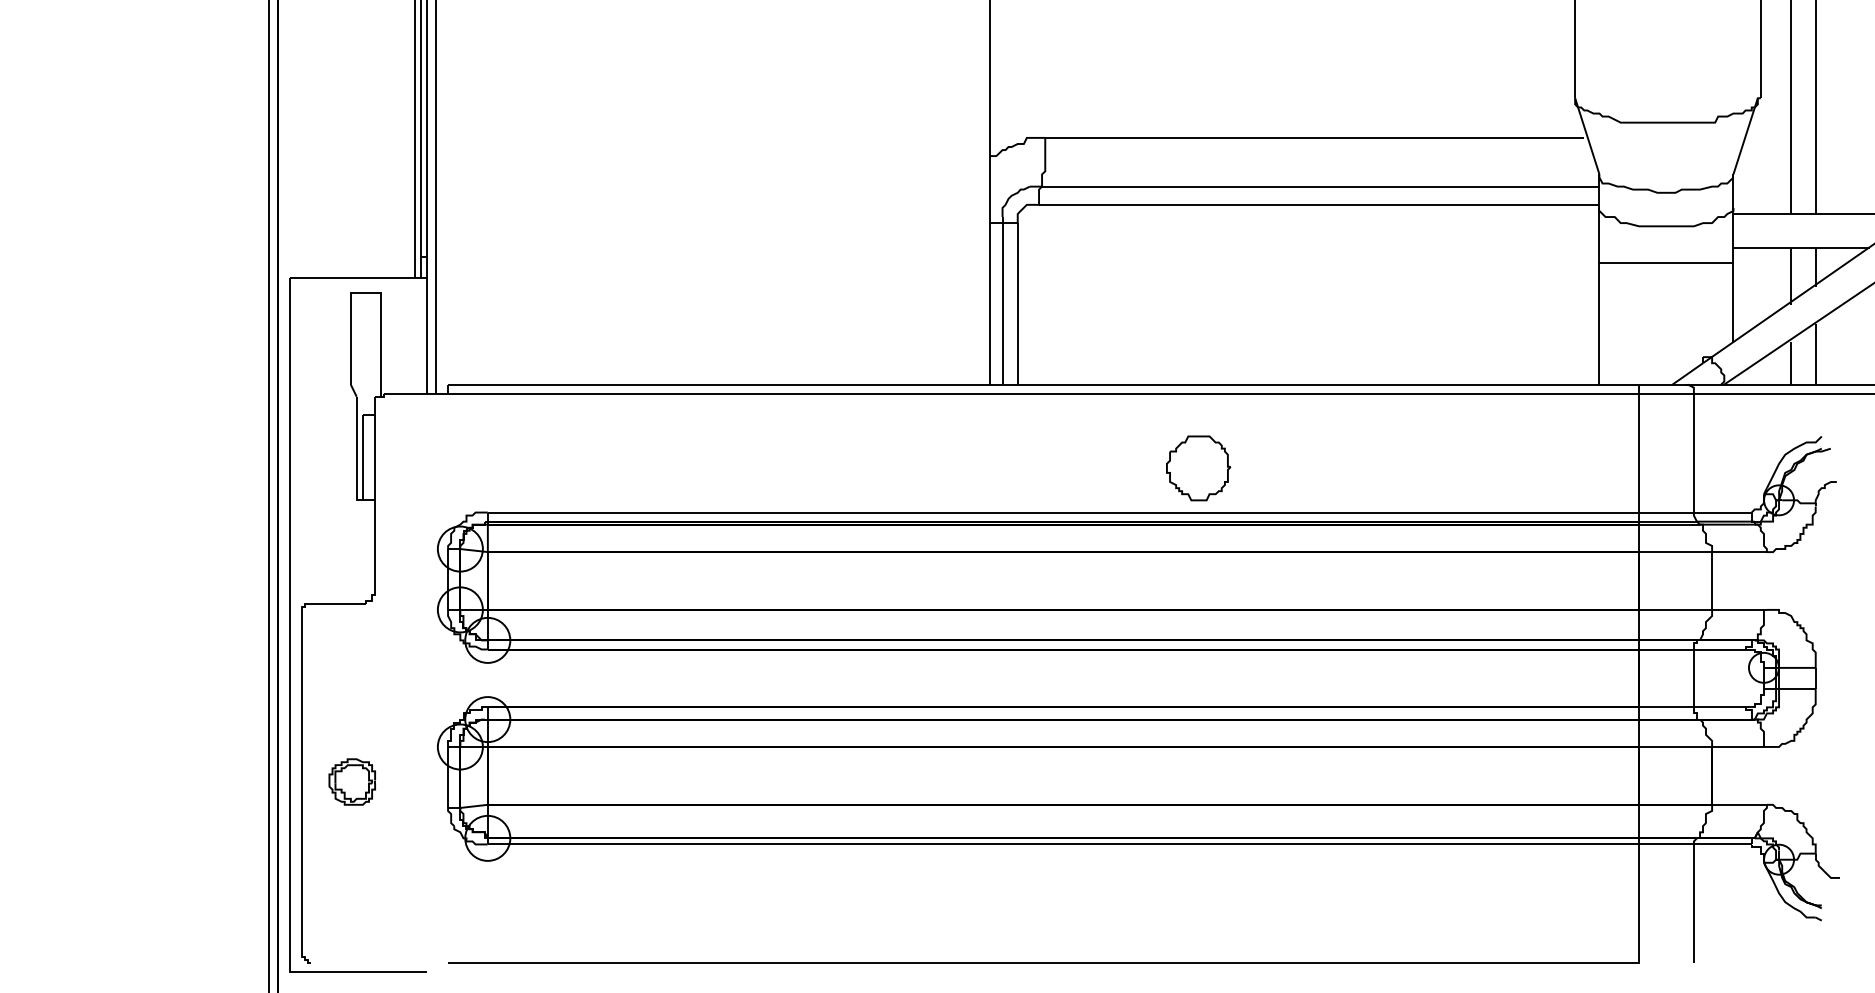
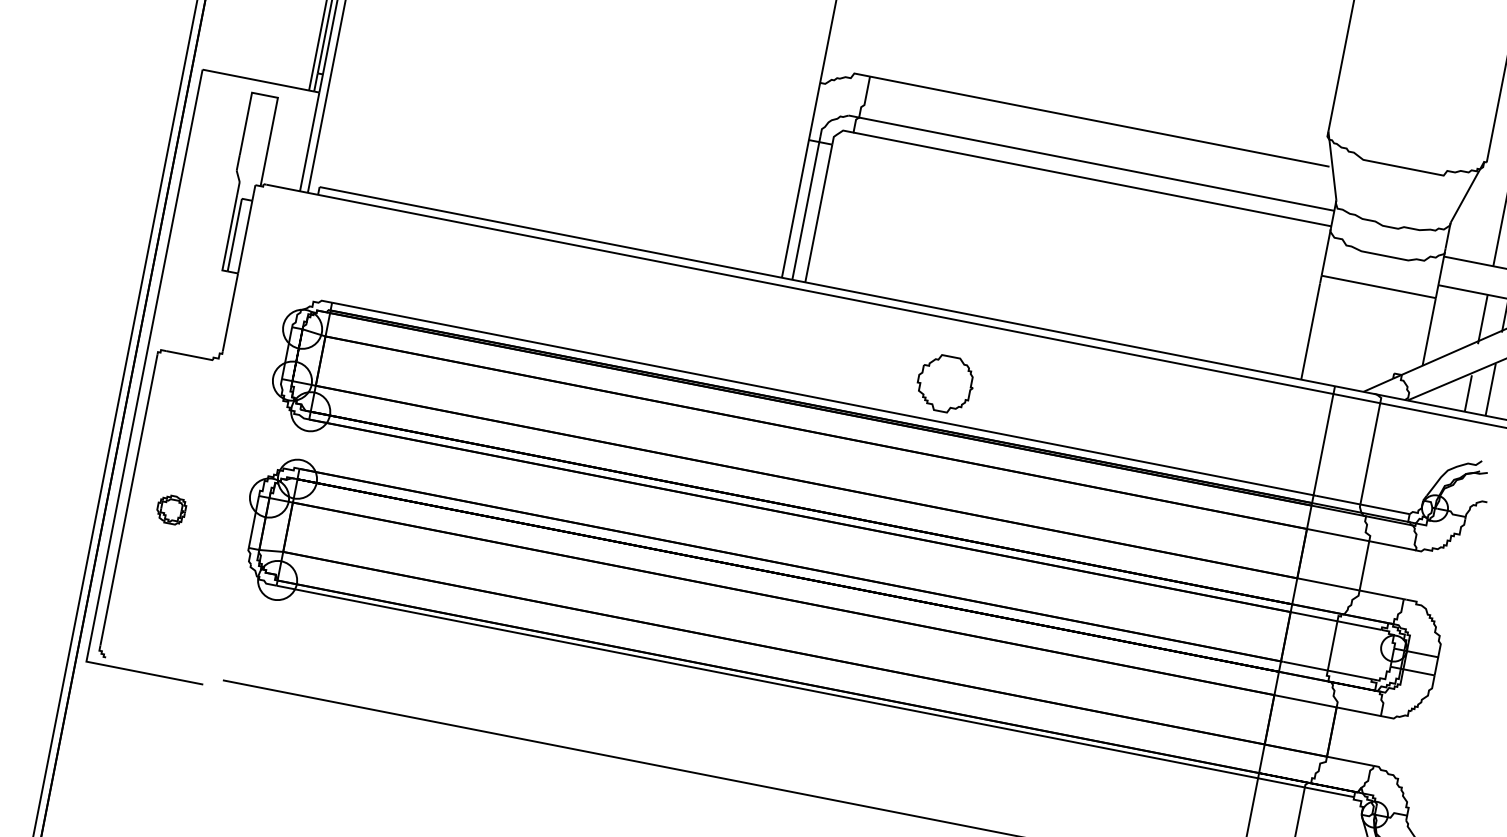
part: (351, 781) -> (170, 509), size x0.7

